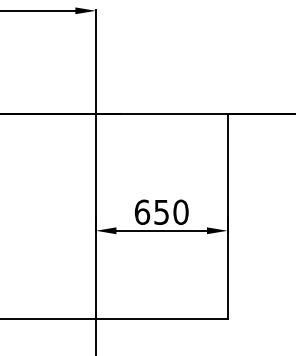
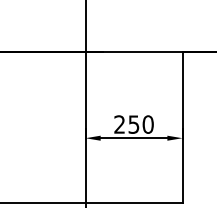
text: (142, 211) -> (119, 124), 650 -> 250

